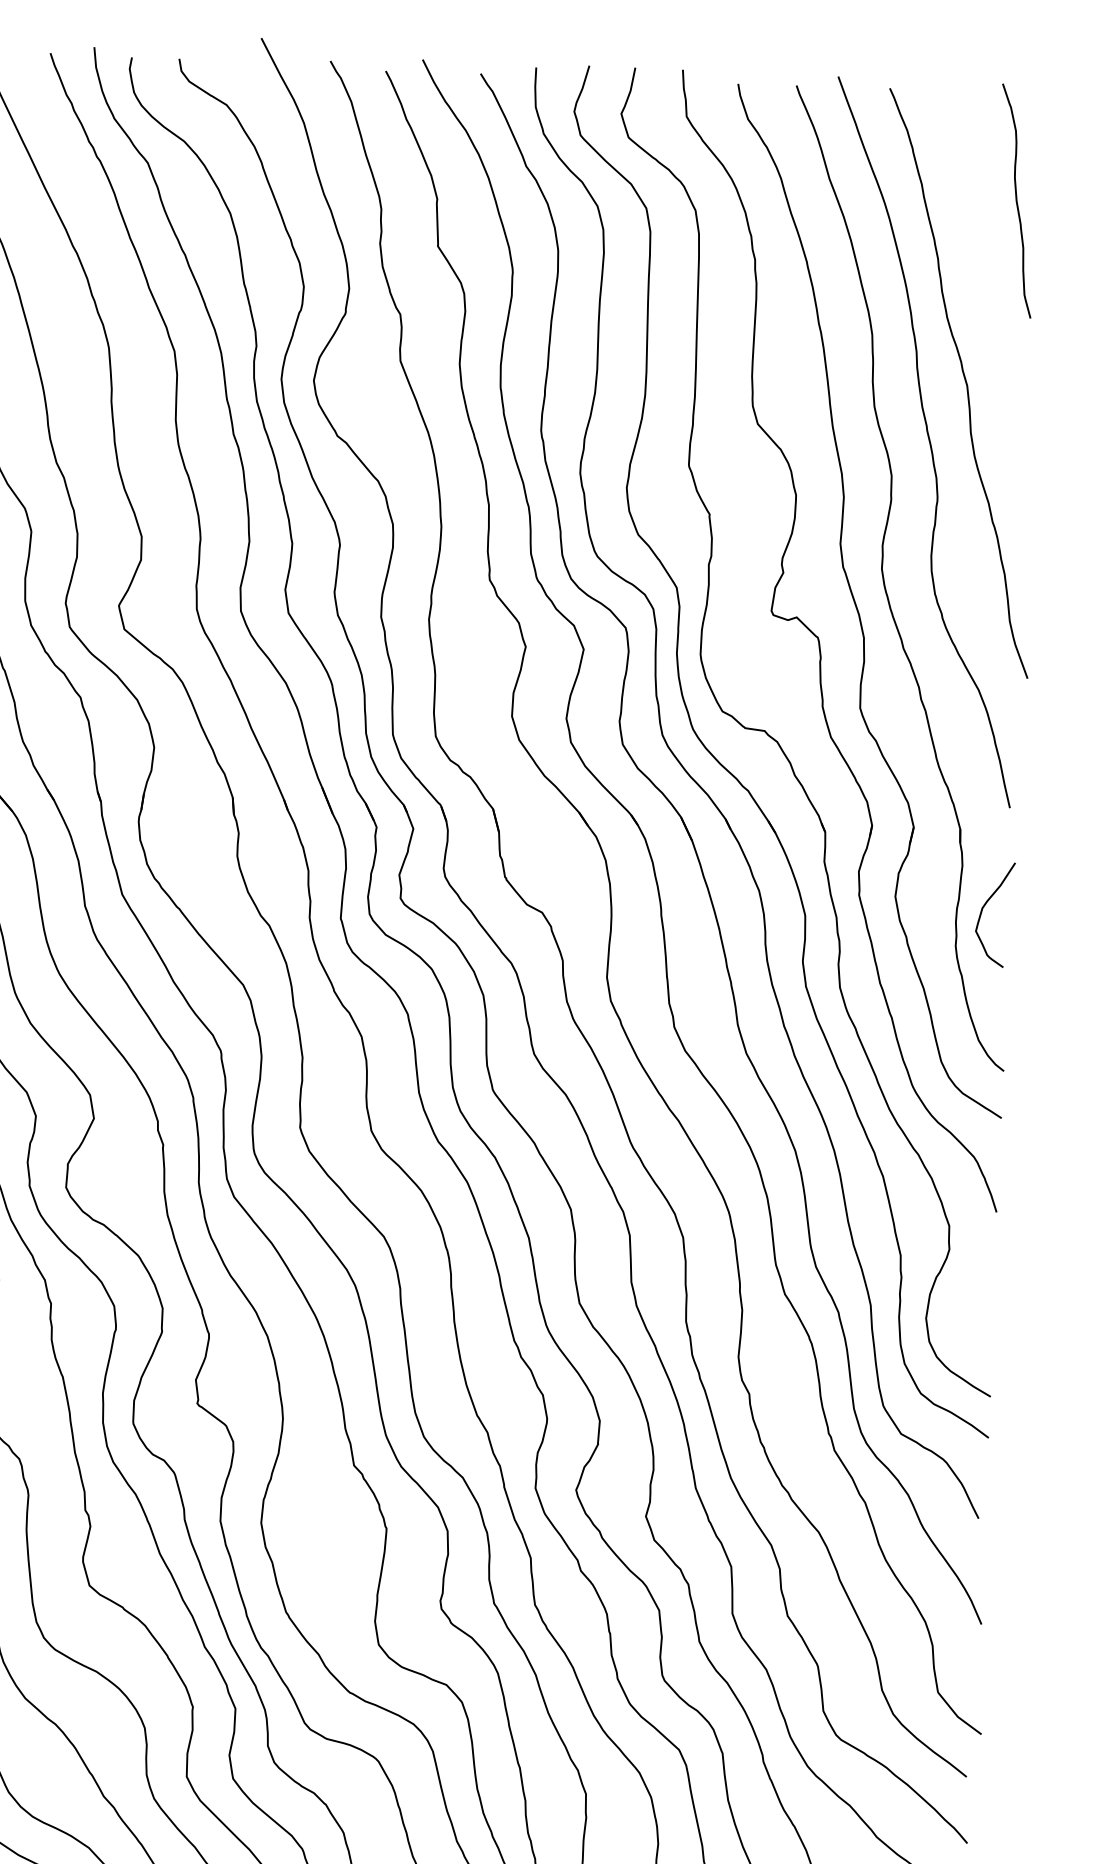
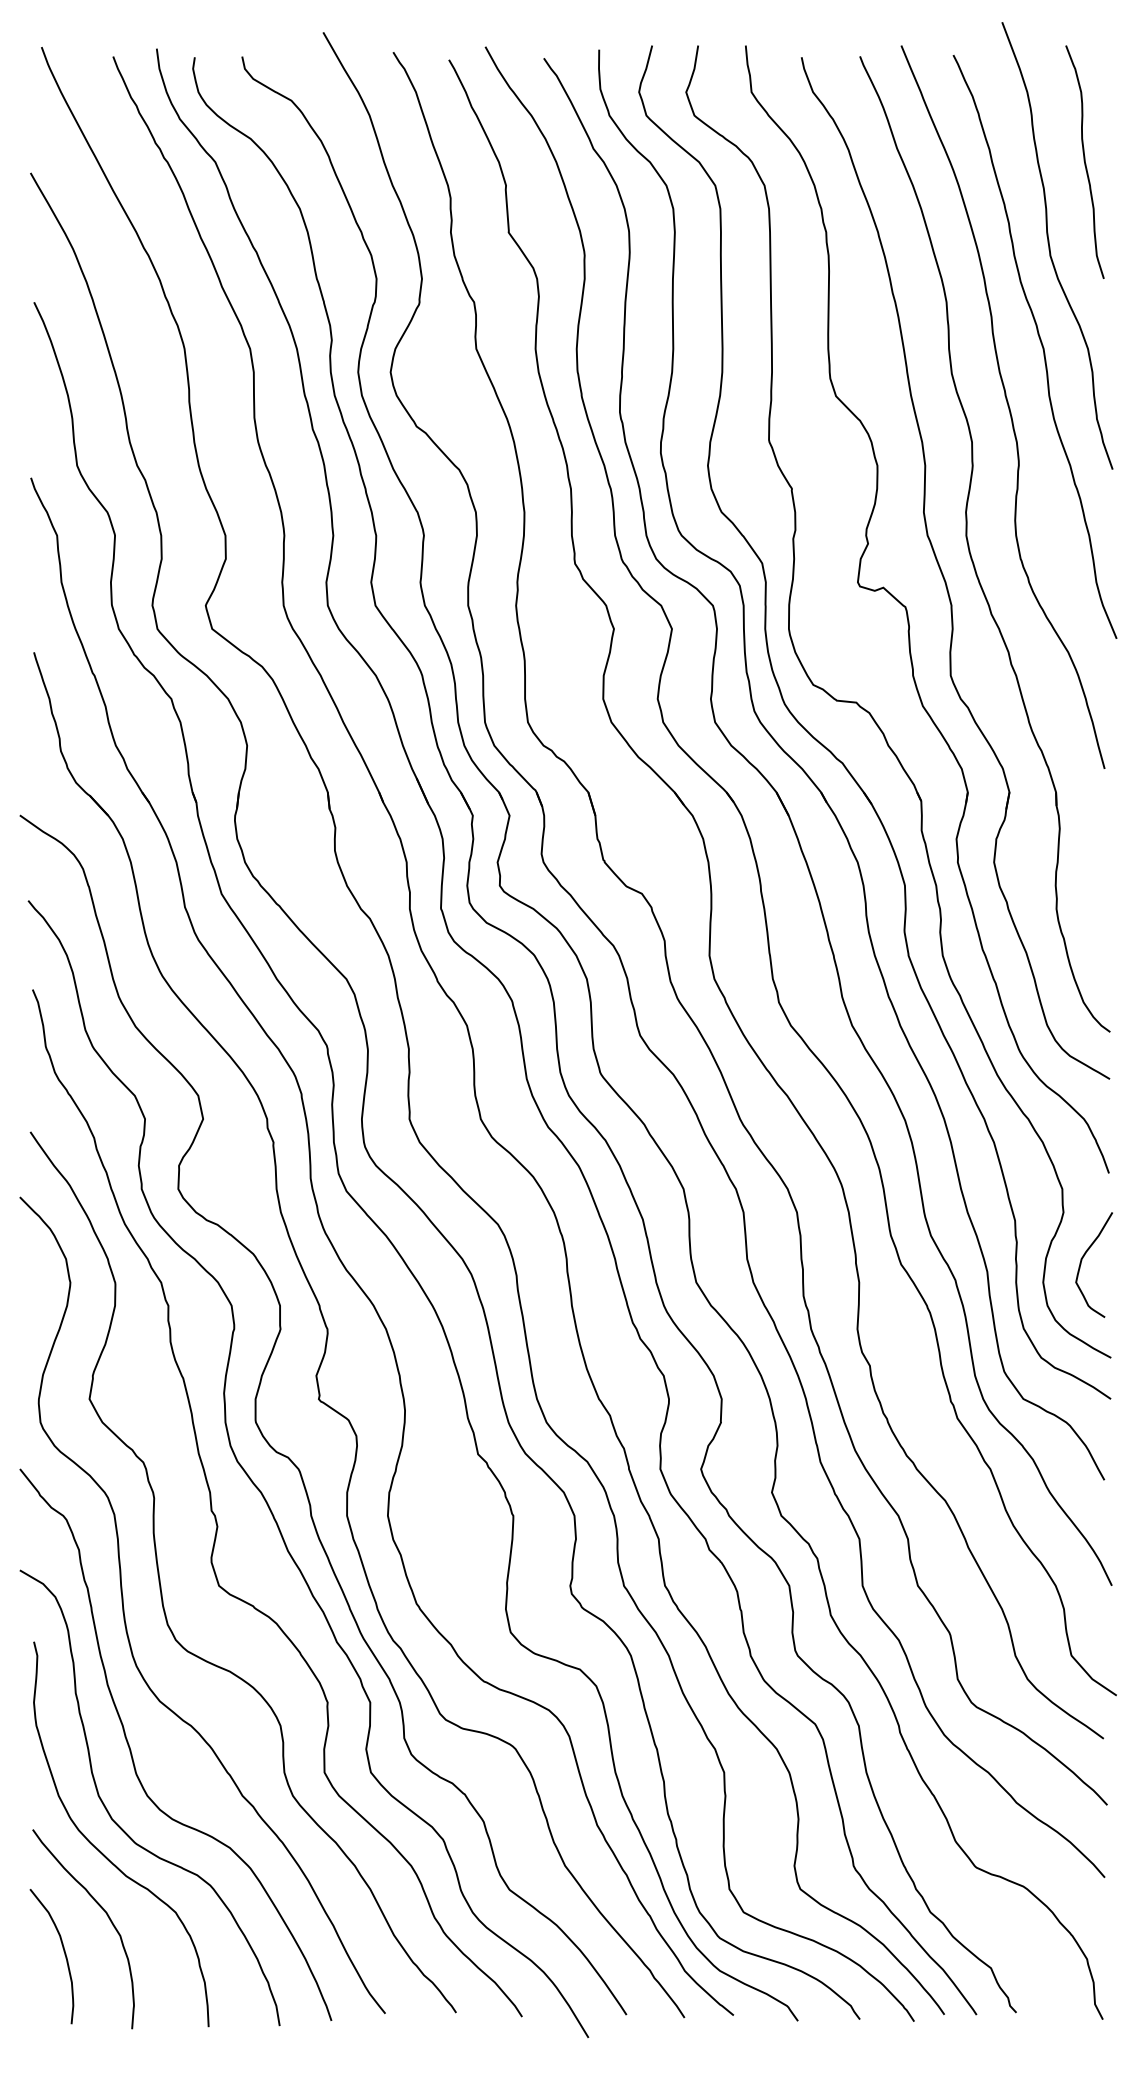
curve: (978, 283) -> (1050, 246), added
curve: (984, 907) -> (1083, 1258), moved

